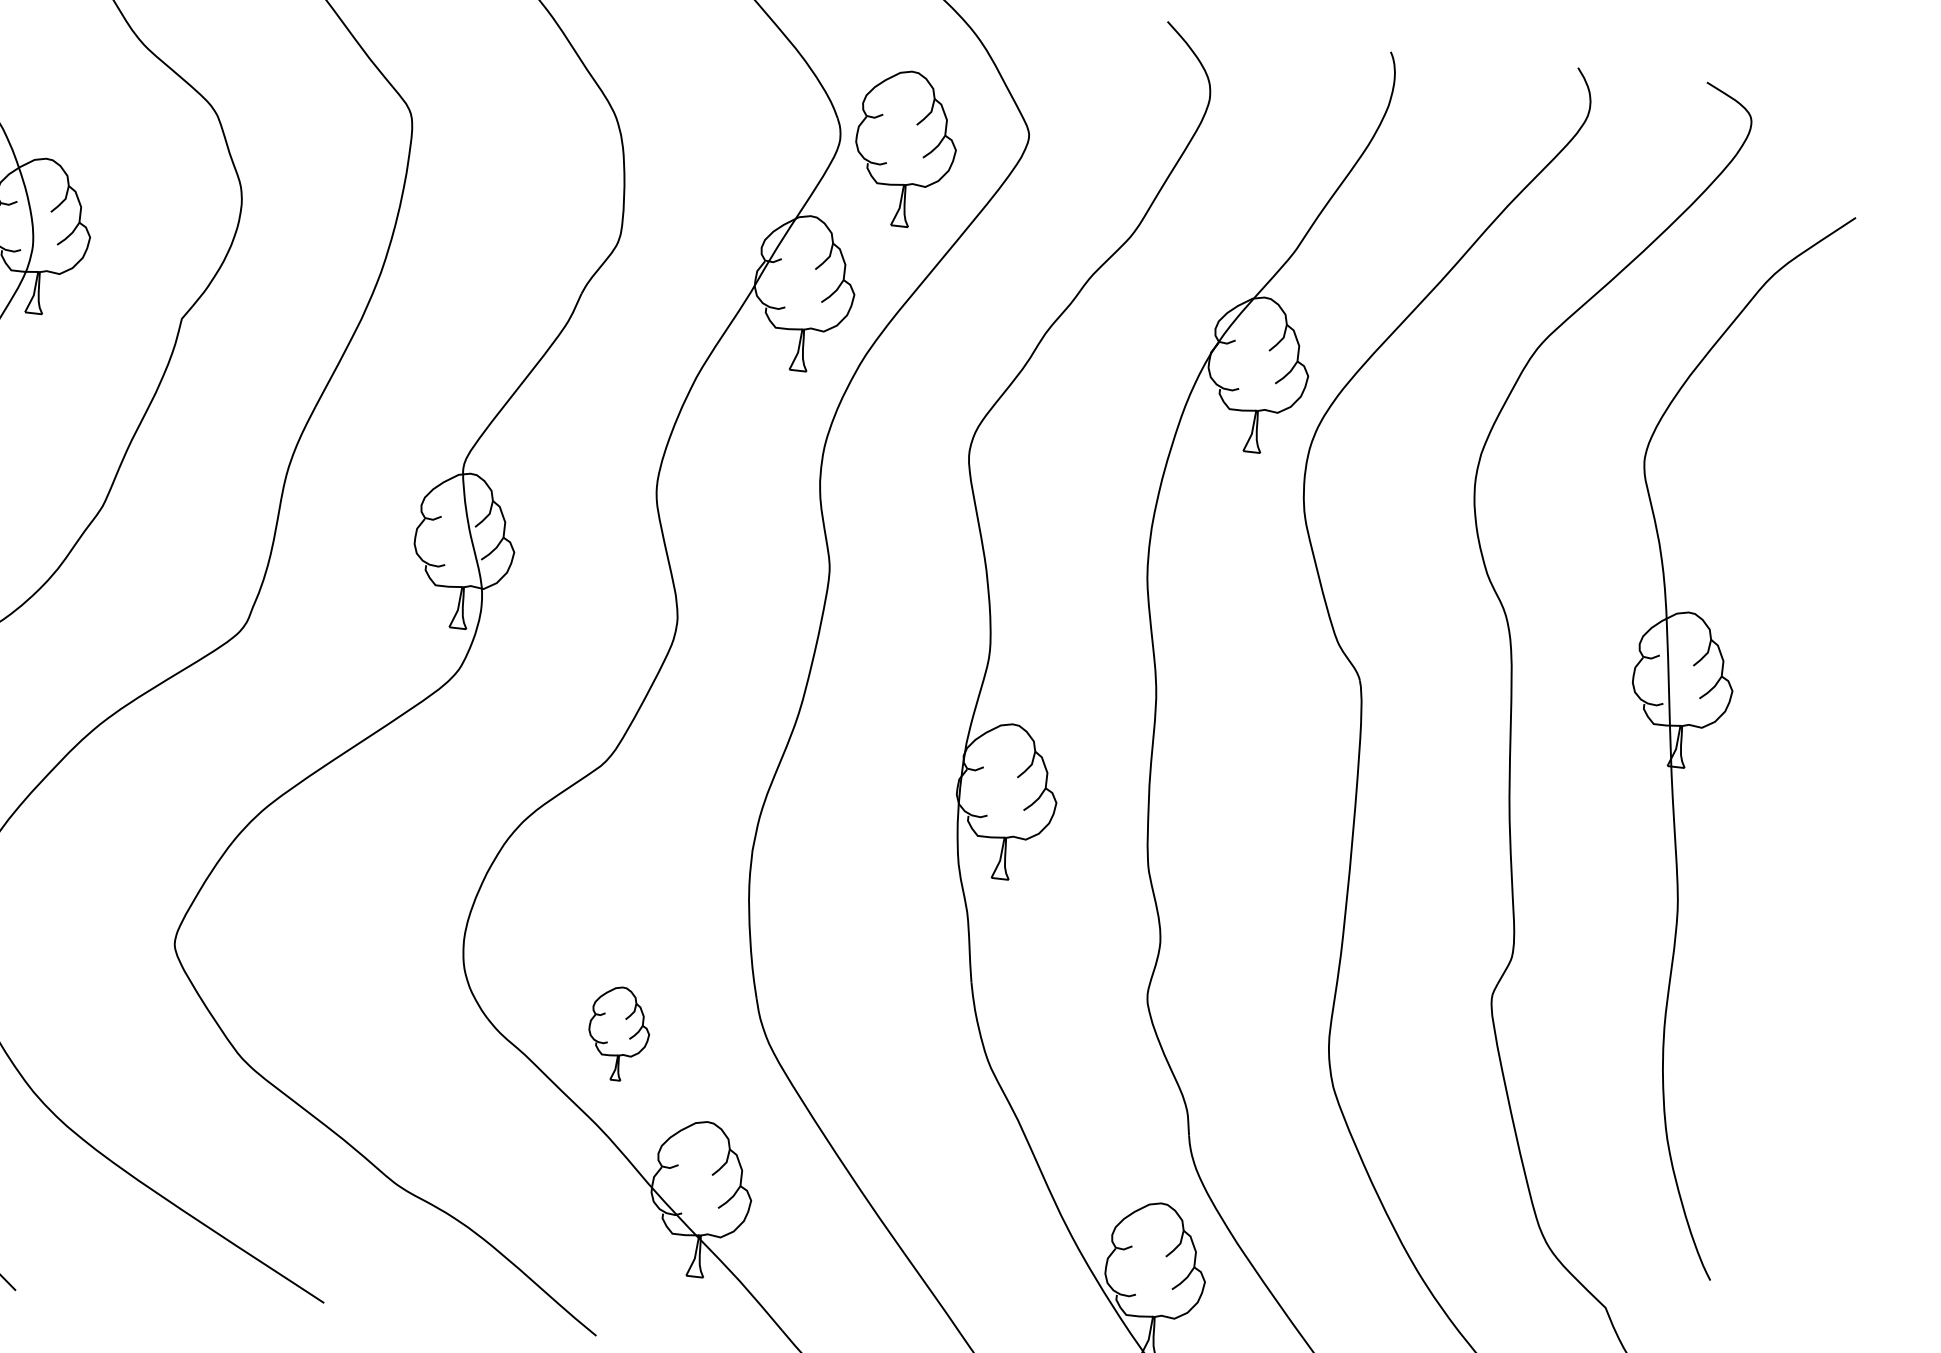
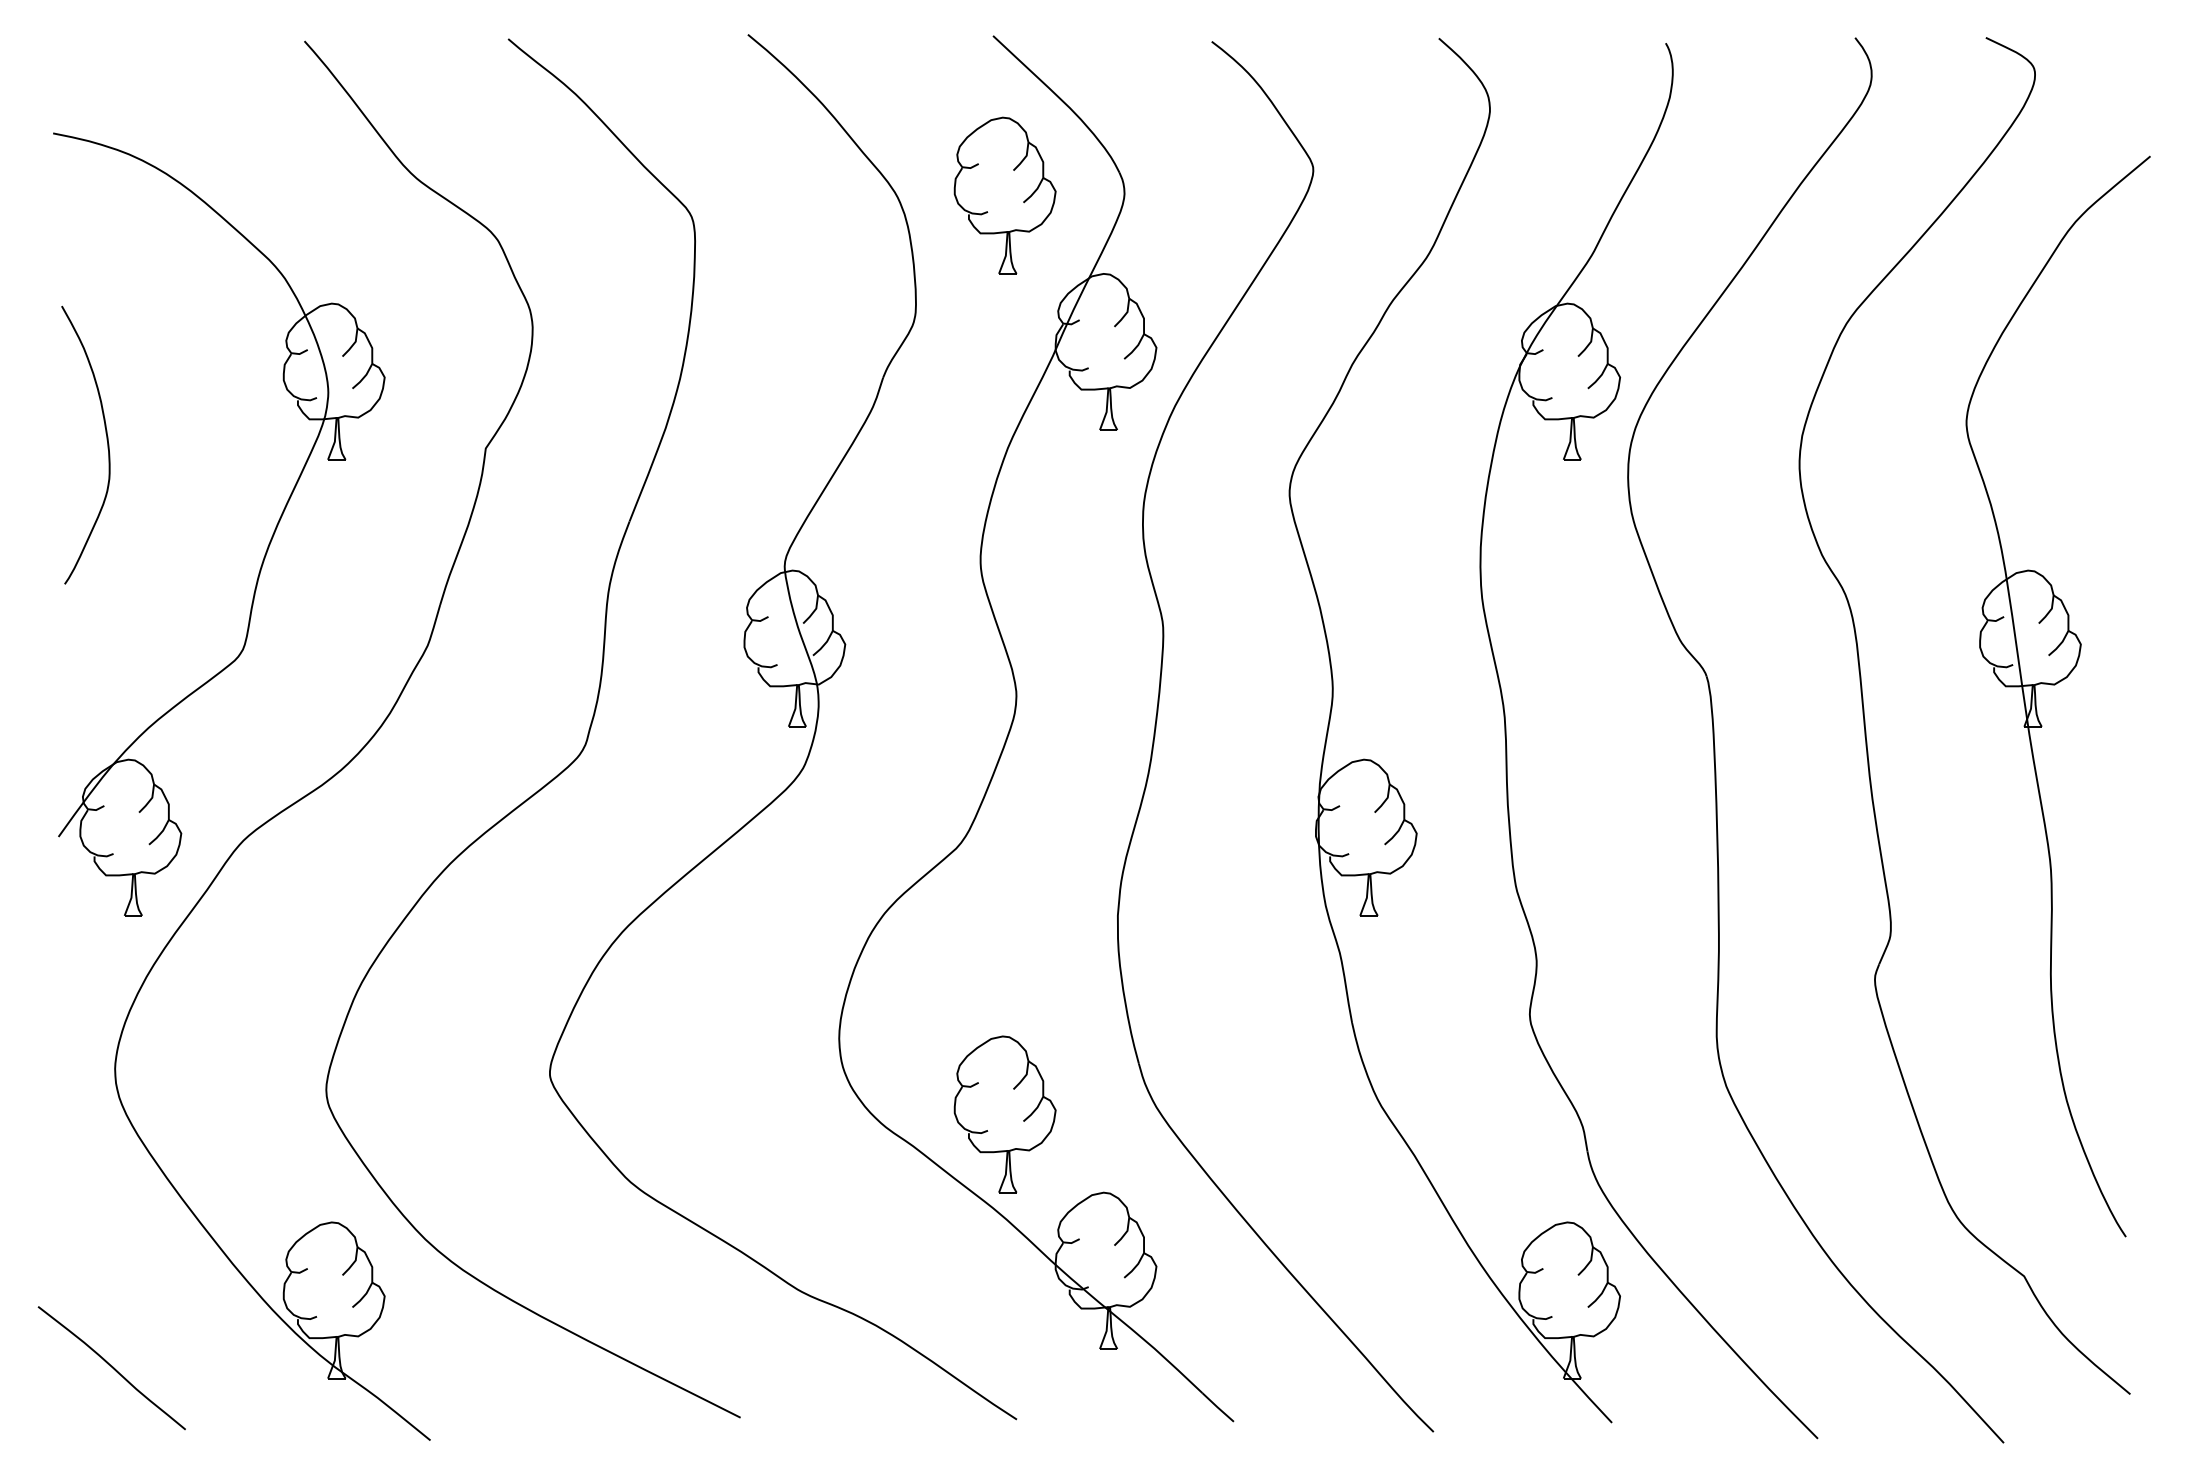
part: (905, 148) -> (1004, 195), moved
part: (618, 1033) -> (1004, 1114), size x1.67

